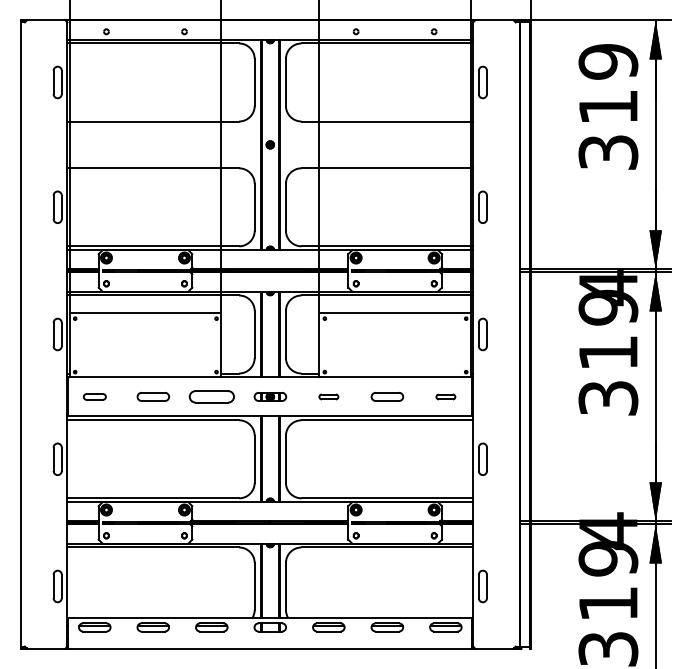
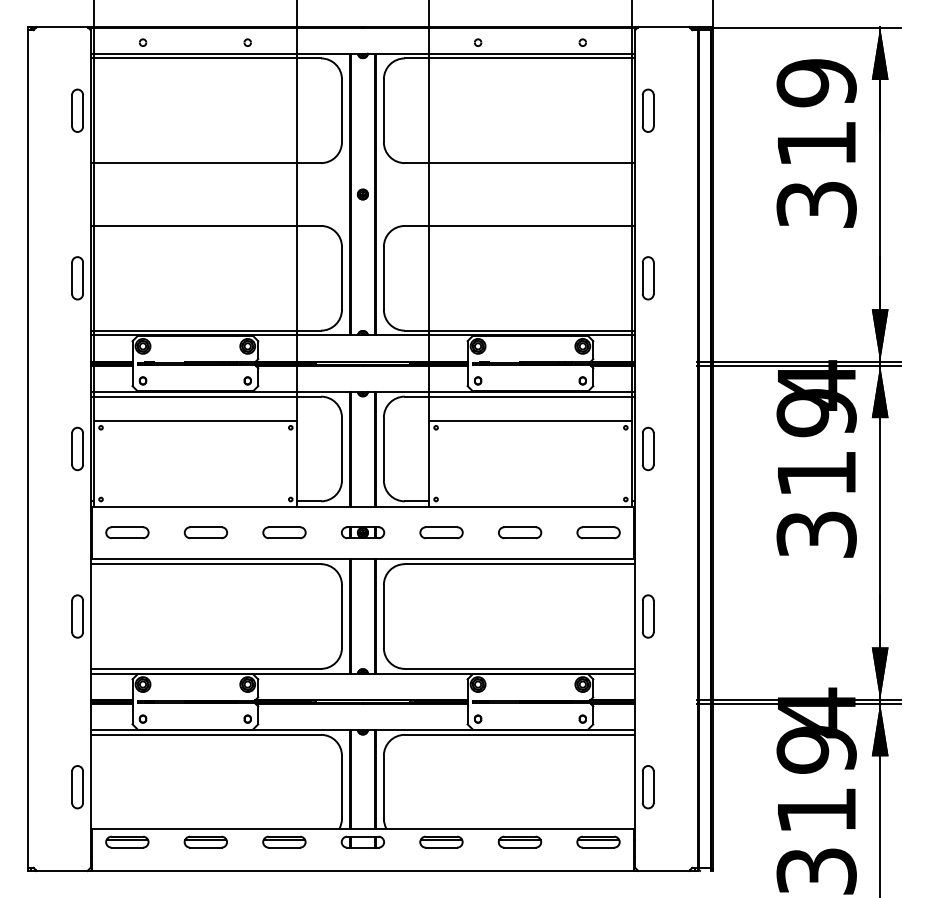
part: (94, 396) -> (127, 532), size x1.43
part: (211, 396) -> (284, 532), size x0.71
part: (328, 396) -> (441, 532), size x1.67
part: (445, 396) -> (598, 532), size x1.67

